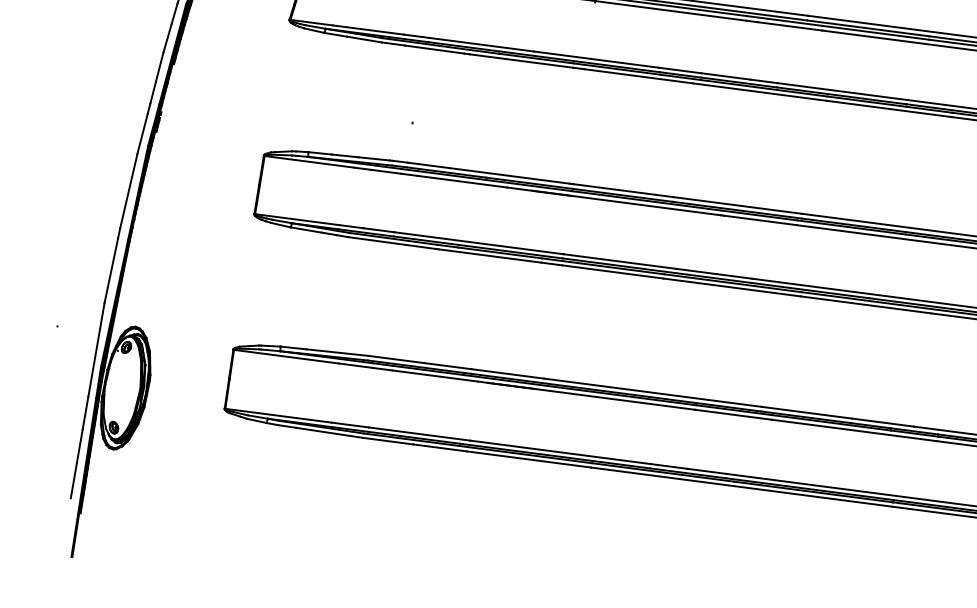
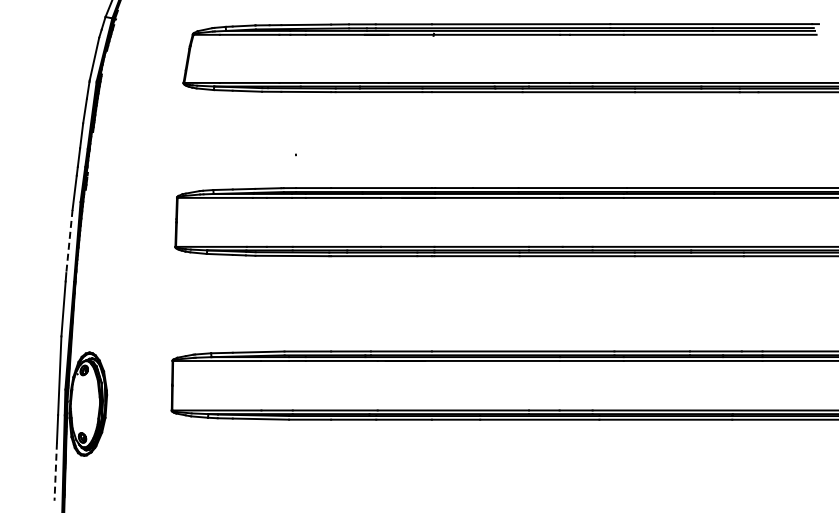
line: (128, 191) -> (69, 241), solid -> dashed
line: (76, 464) -> (55, 472), solid -> dashed

